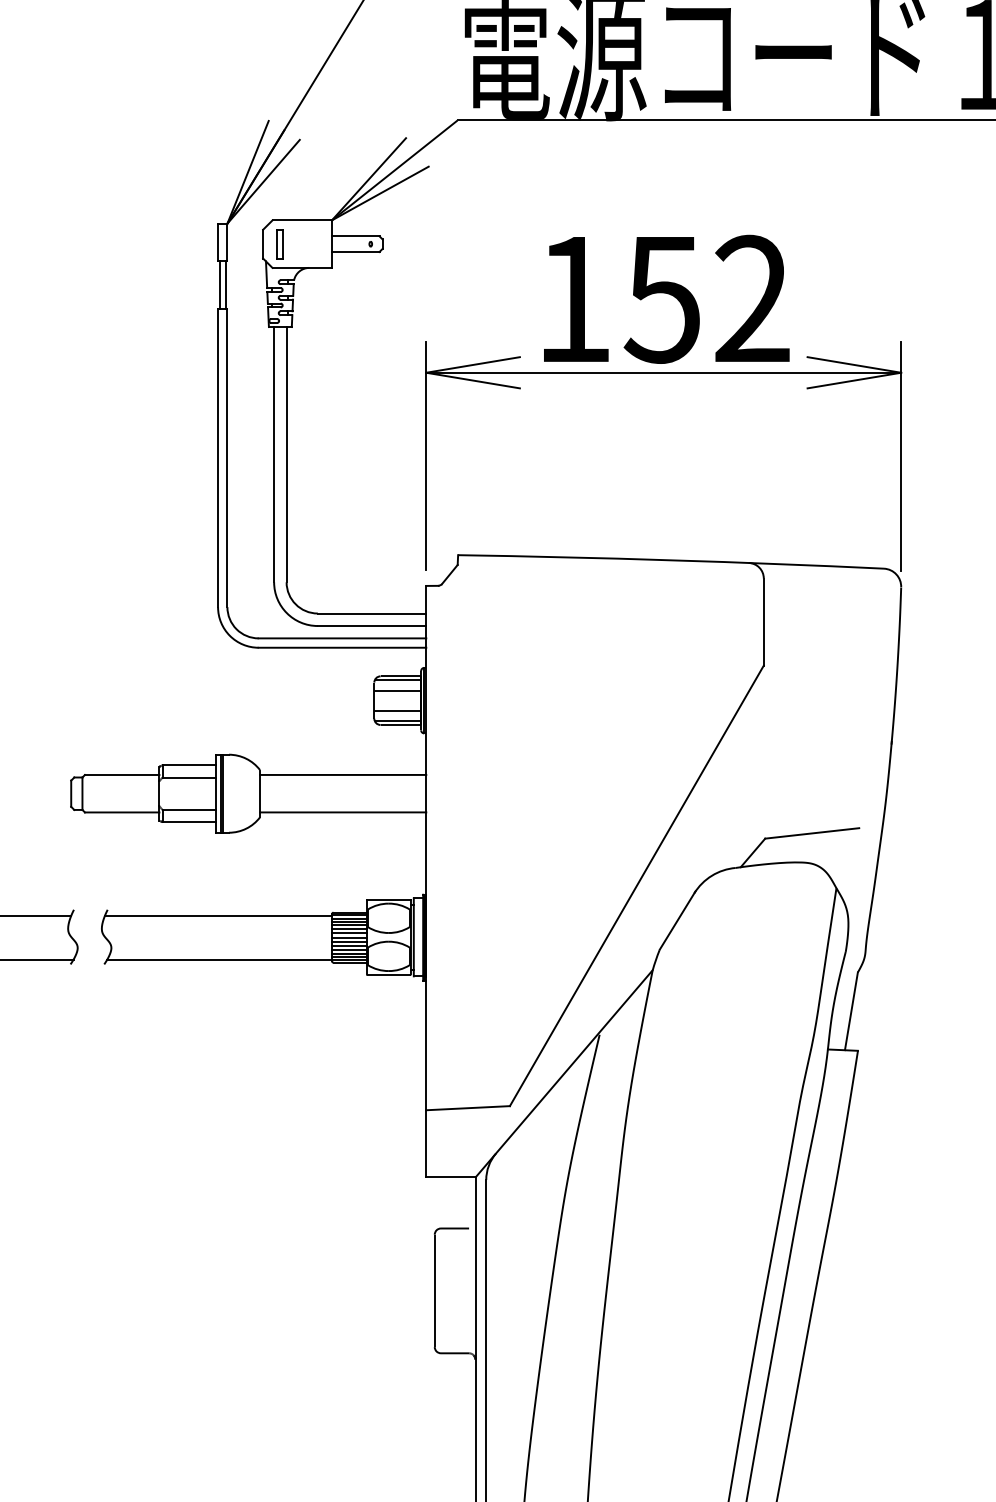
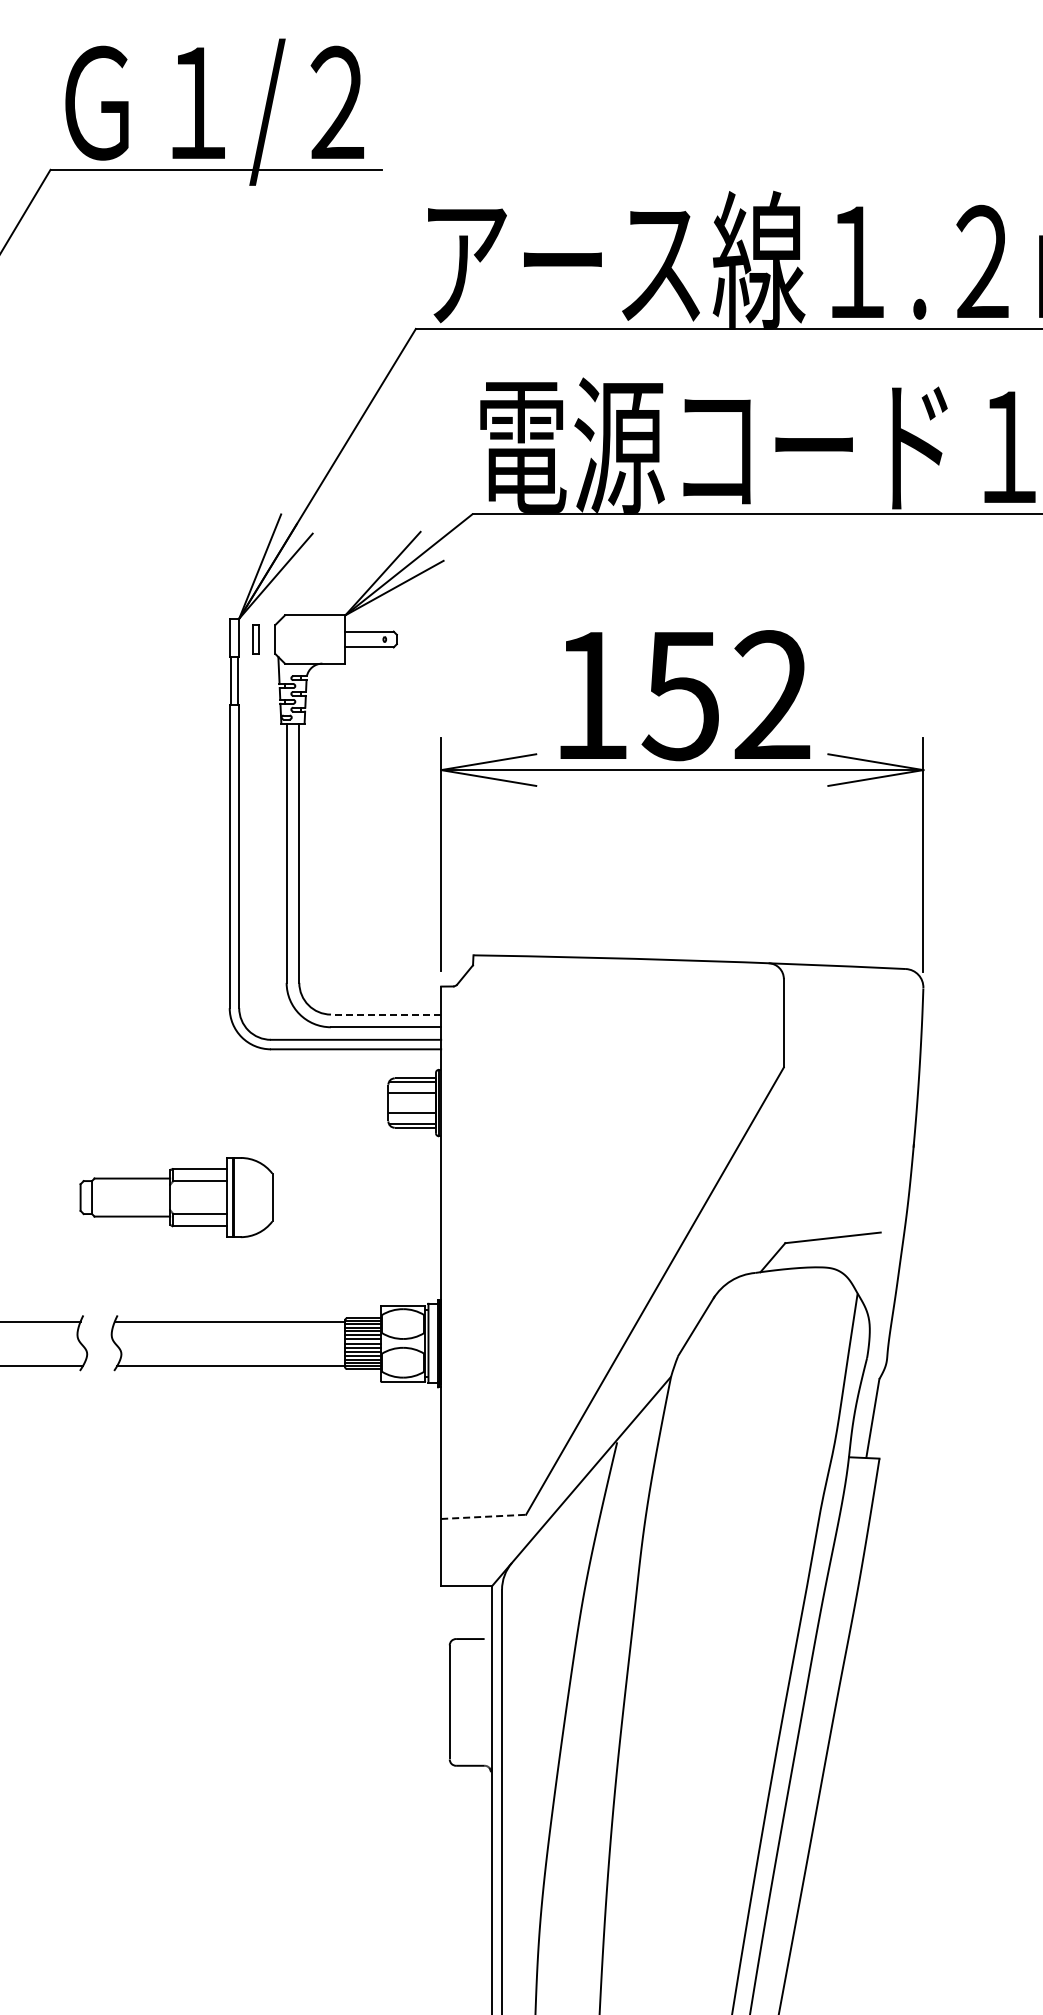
part: (279, 244) -> (255, 639), moved
line: (371, 613) -> (385, 1014), solid -> dashed
line: (342, 774) -> (356, 1178), removed
line: (342, 812) -> (356, 1216), removed
line: (467, 1107) -> (483, 1516), solid -> dashed

